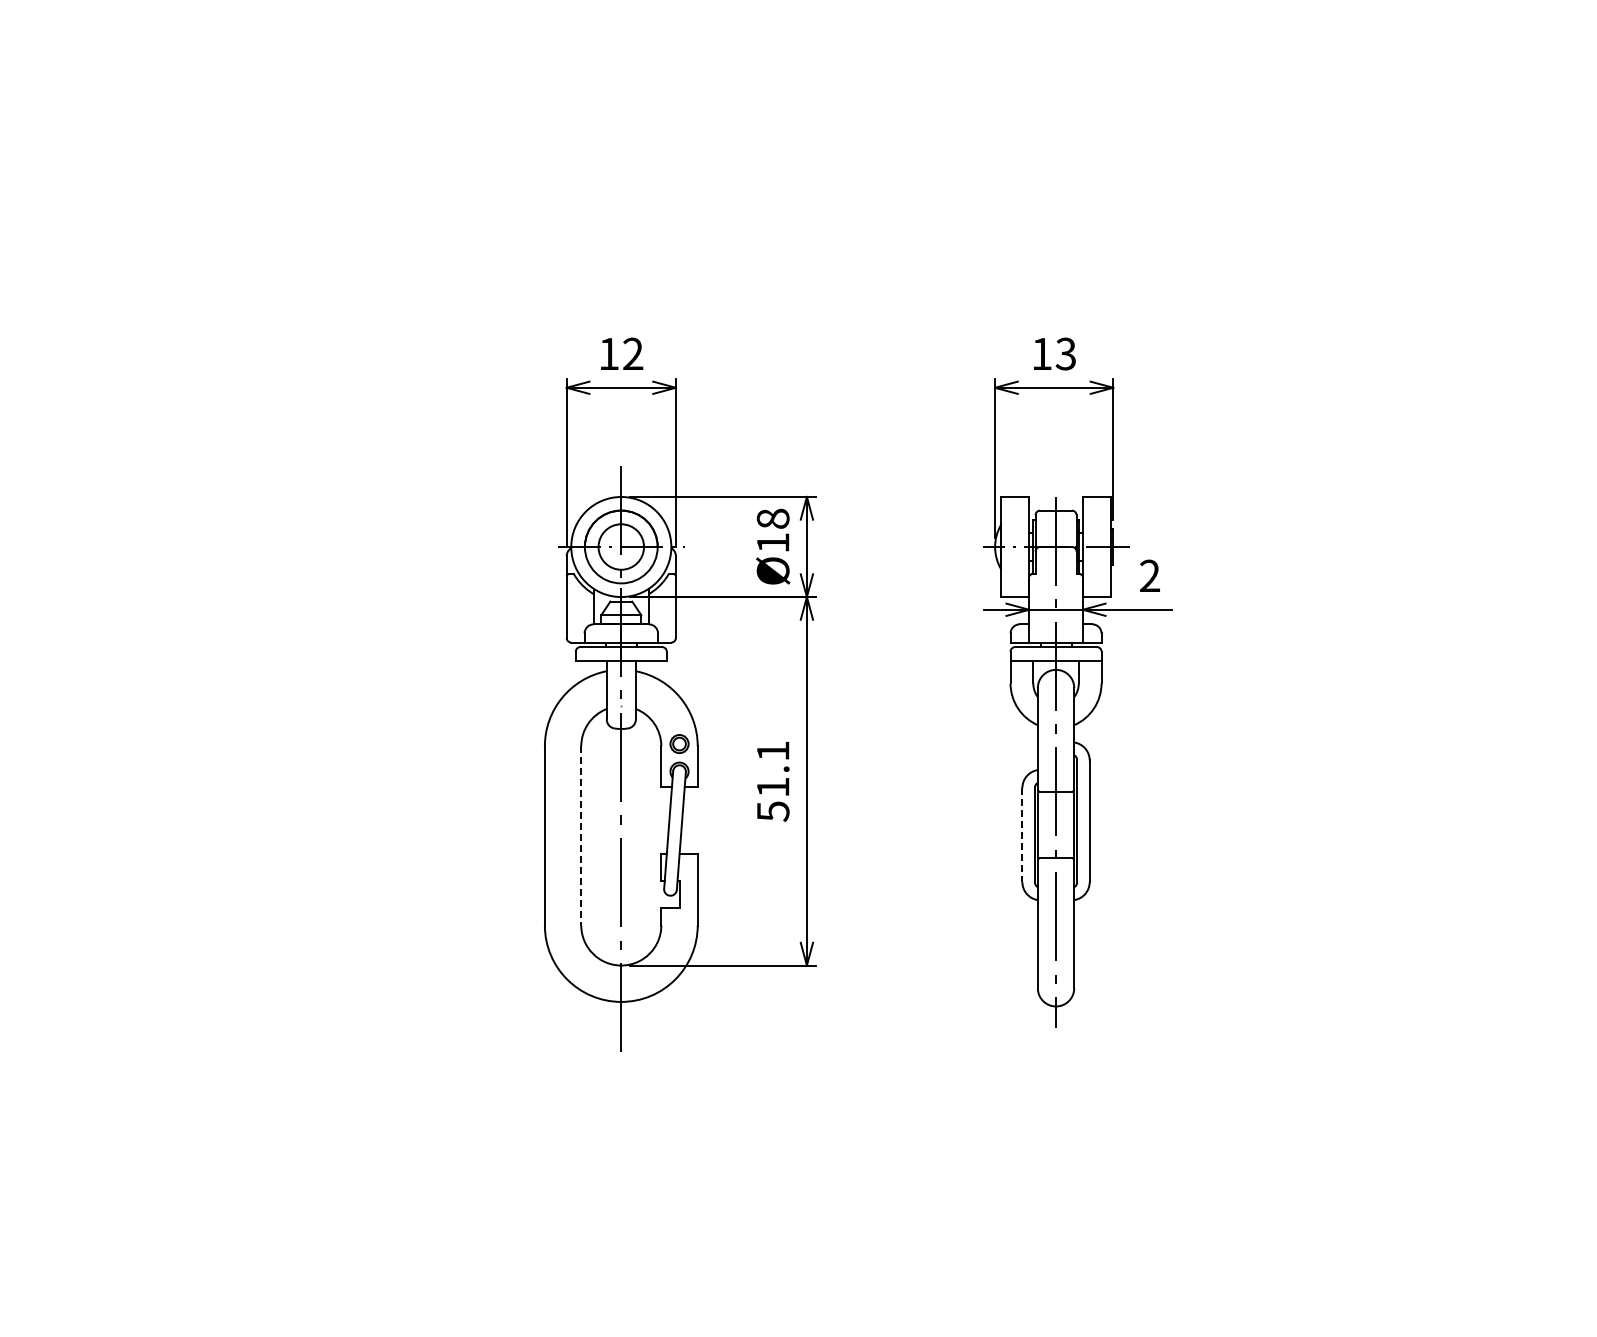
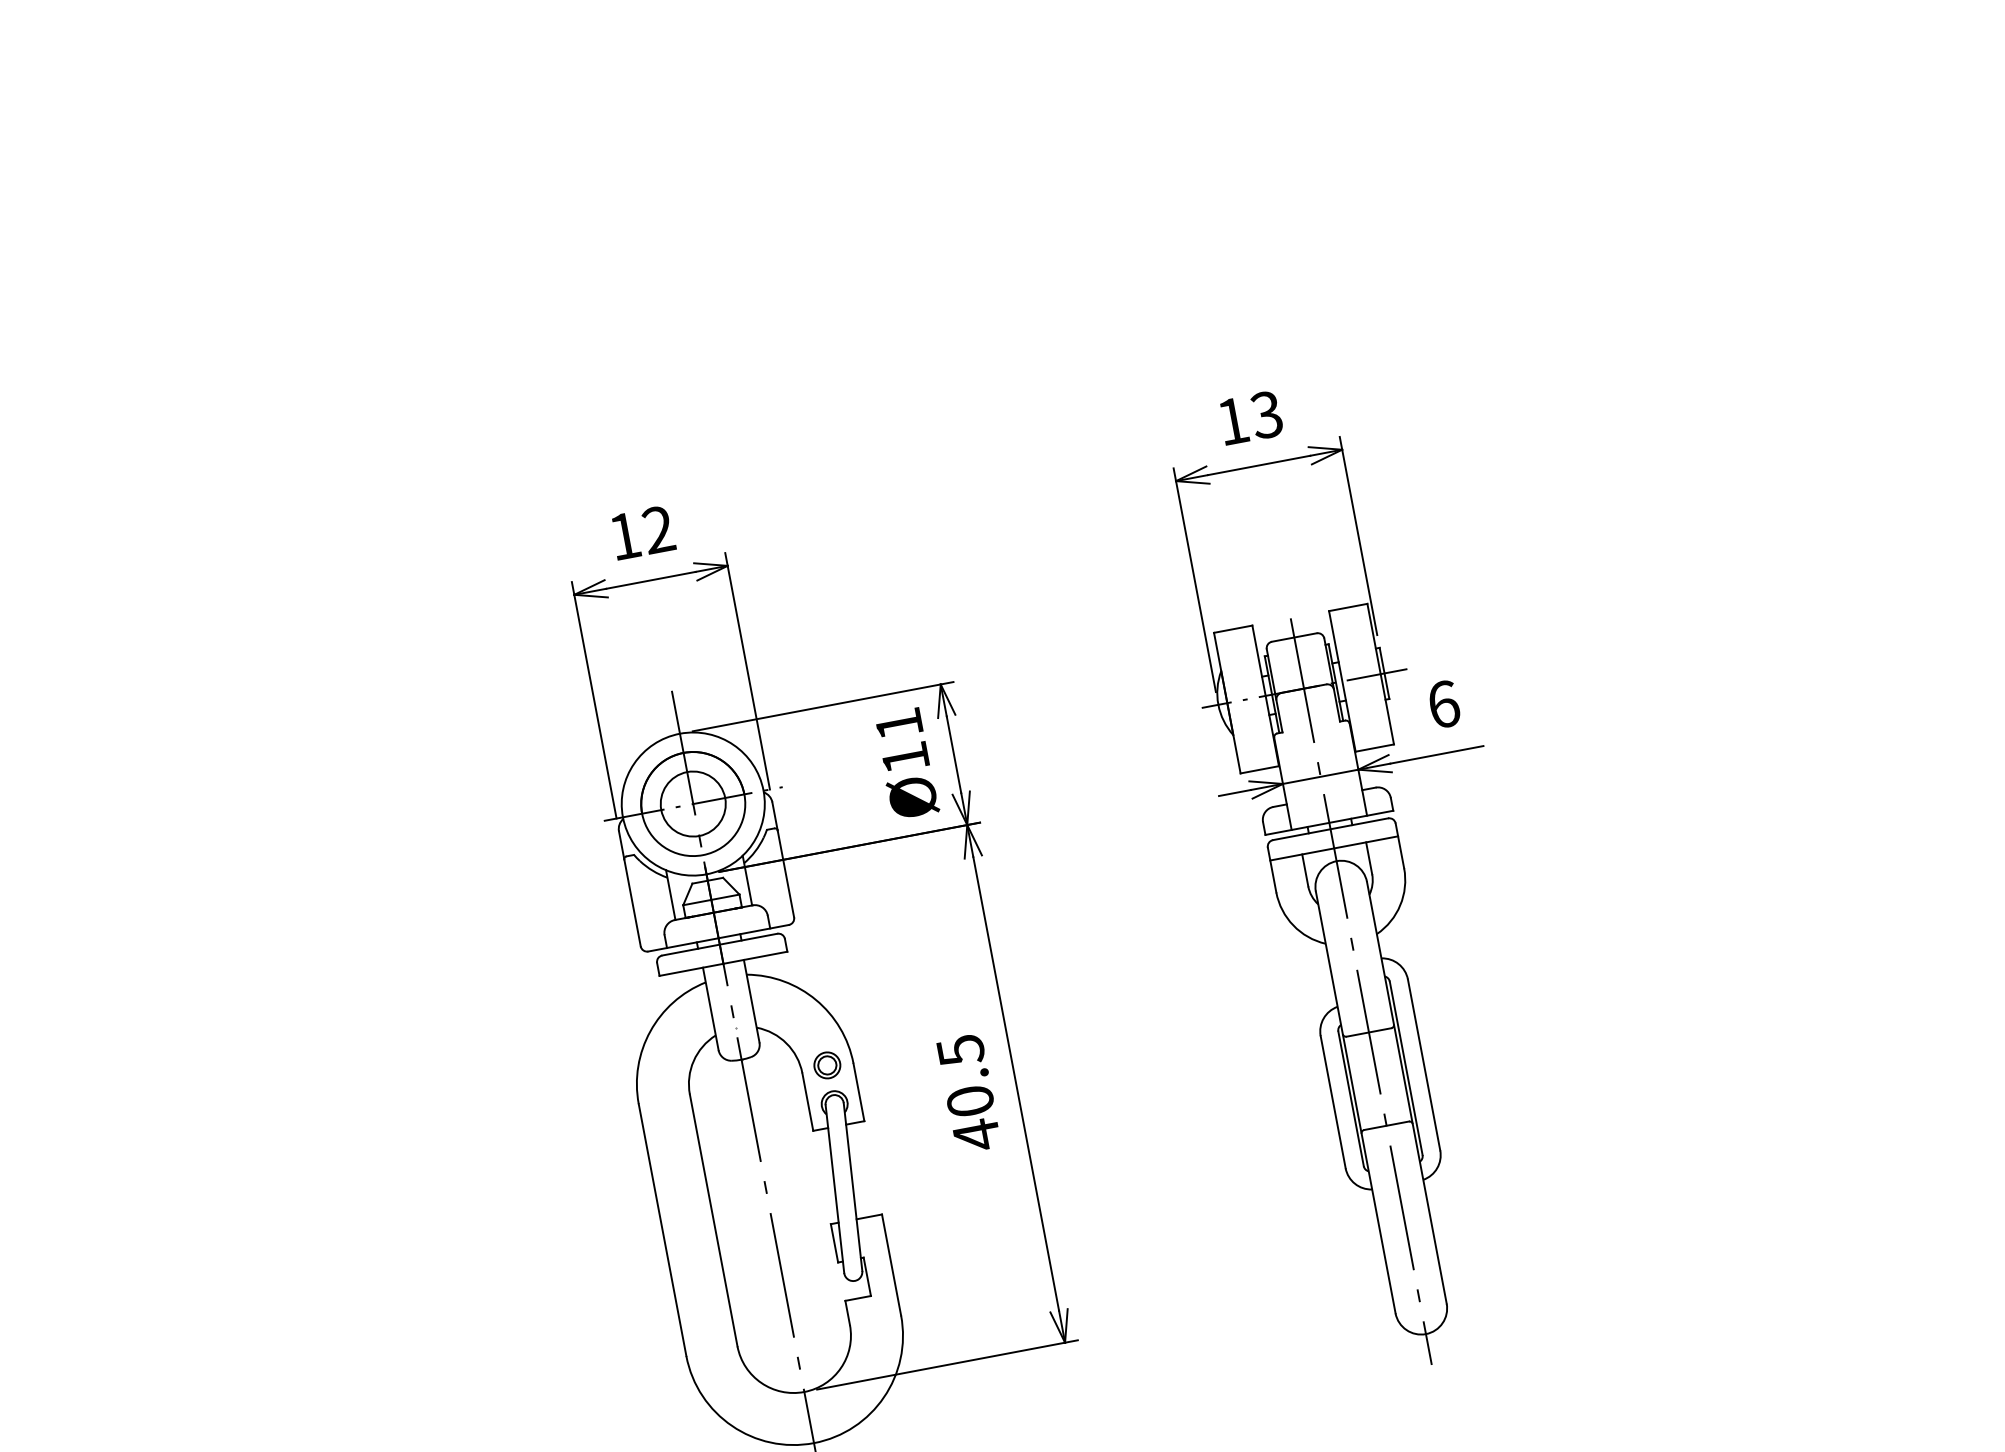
text: (772, 518) -> (898, 723), Ø18 -> Ø11
text: (1150, 575) -> (1444, 703), 2 -> 6
text: (772, 781) -> (967, 1093), 51.1 -> 40.5
line: (581, 835) -> (713, 1219), dashed -> solid
line: (1022, 835) -> (1333, 1102), dashed -> solid

